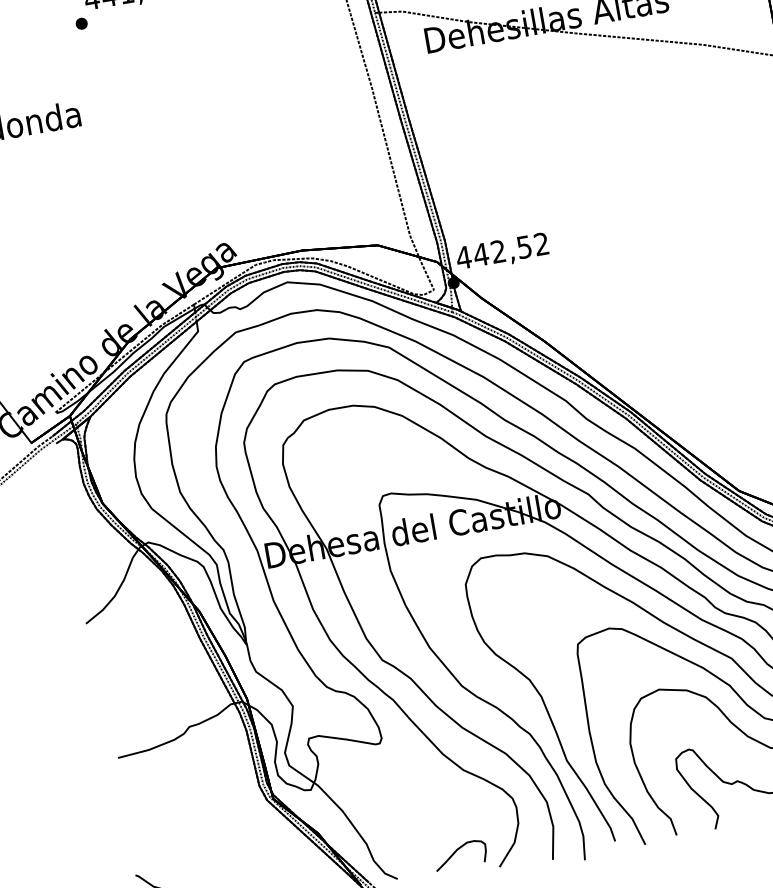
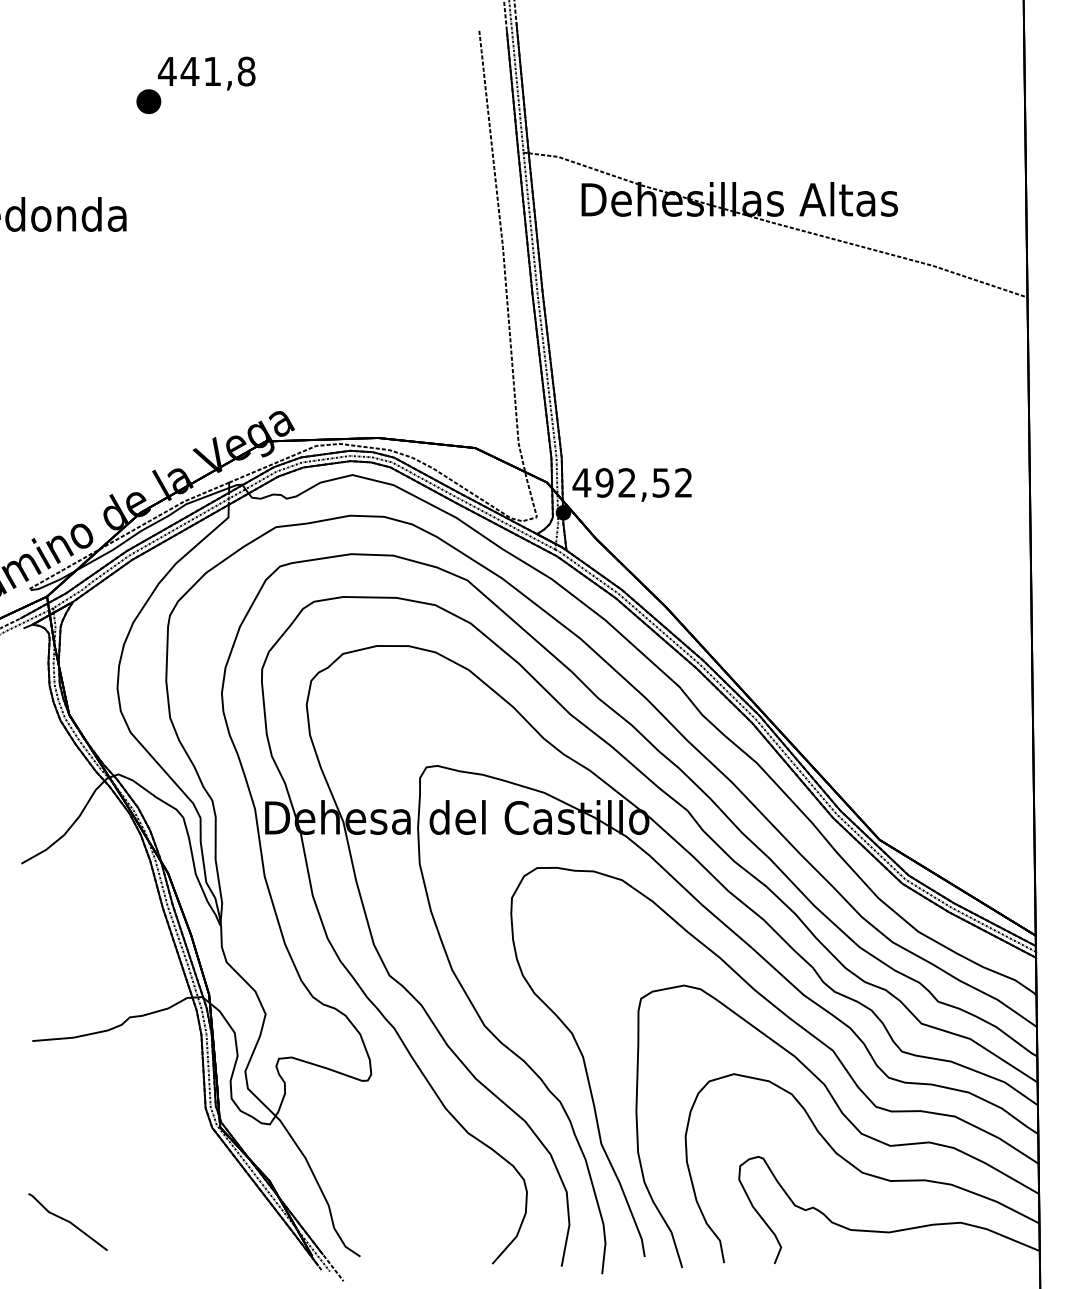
part: (81, 23) -> (148, 100), size x1.6
text: (481, 254) -> (604, 482), 442,52 -> 492,52
curve: (456, 852) -> (440, 1235), removed

